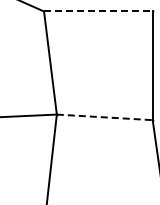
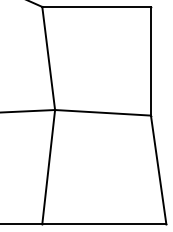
line: (99, 11) -> (97, 6), dashed -> solid
line: (105, 117) -> (103, 112), dashed -> solid

